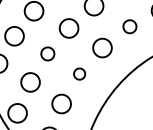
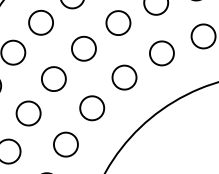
part: (129, 26) -> (161, 53), size x1.43
part: (47, 53) -> (53, 78), size x1.43
part: (79, 74) -> (92, 108), size x1.67

